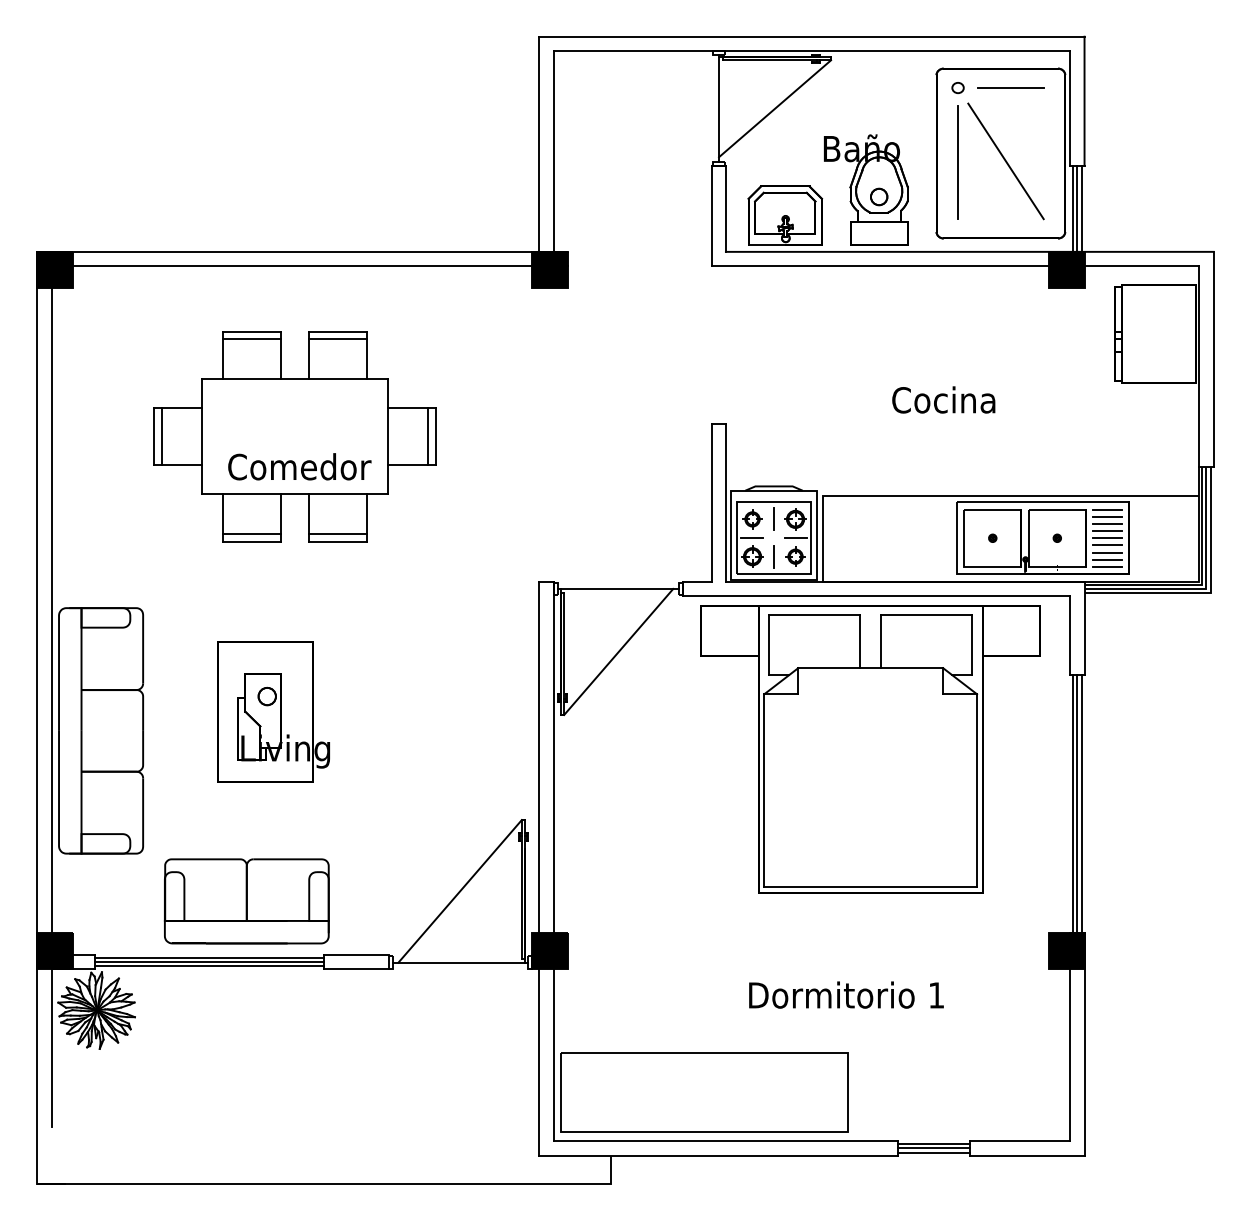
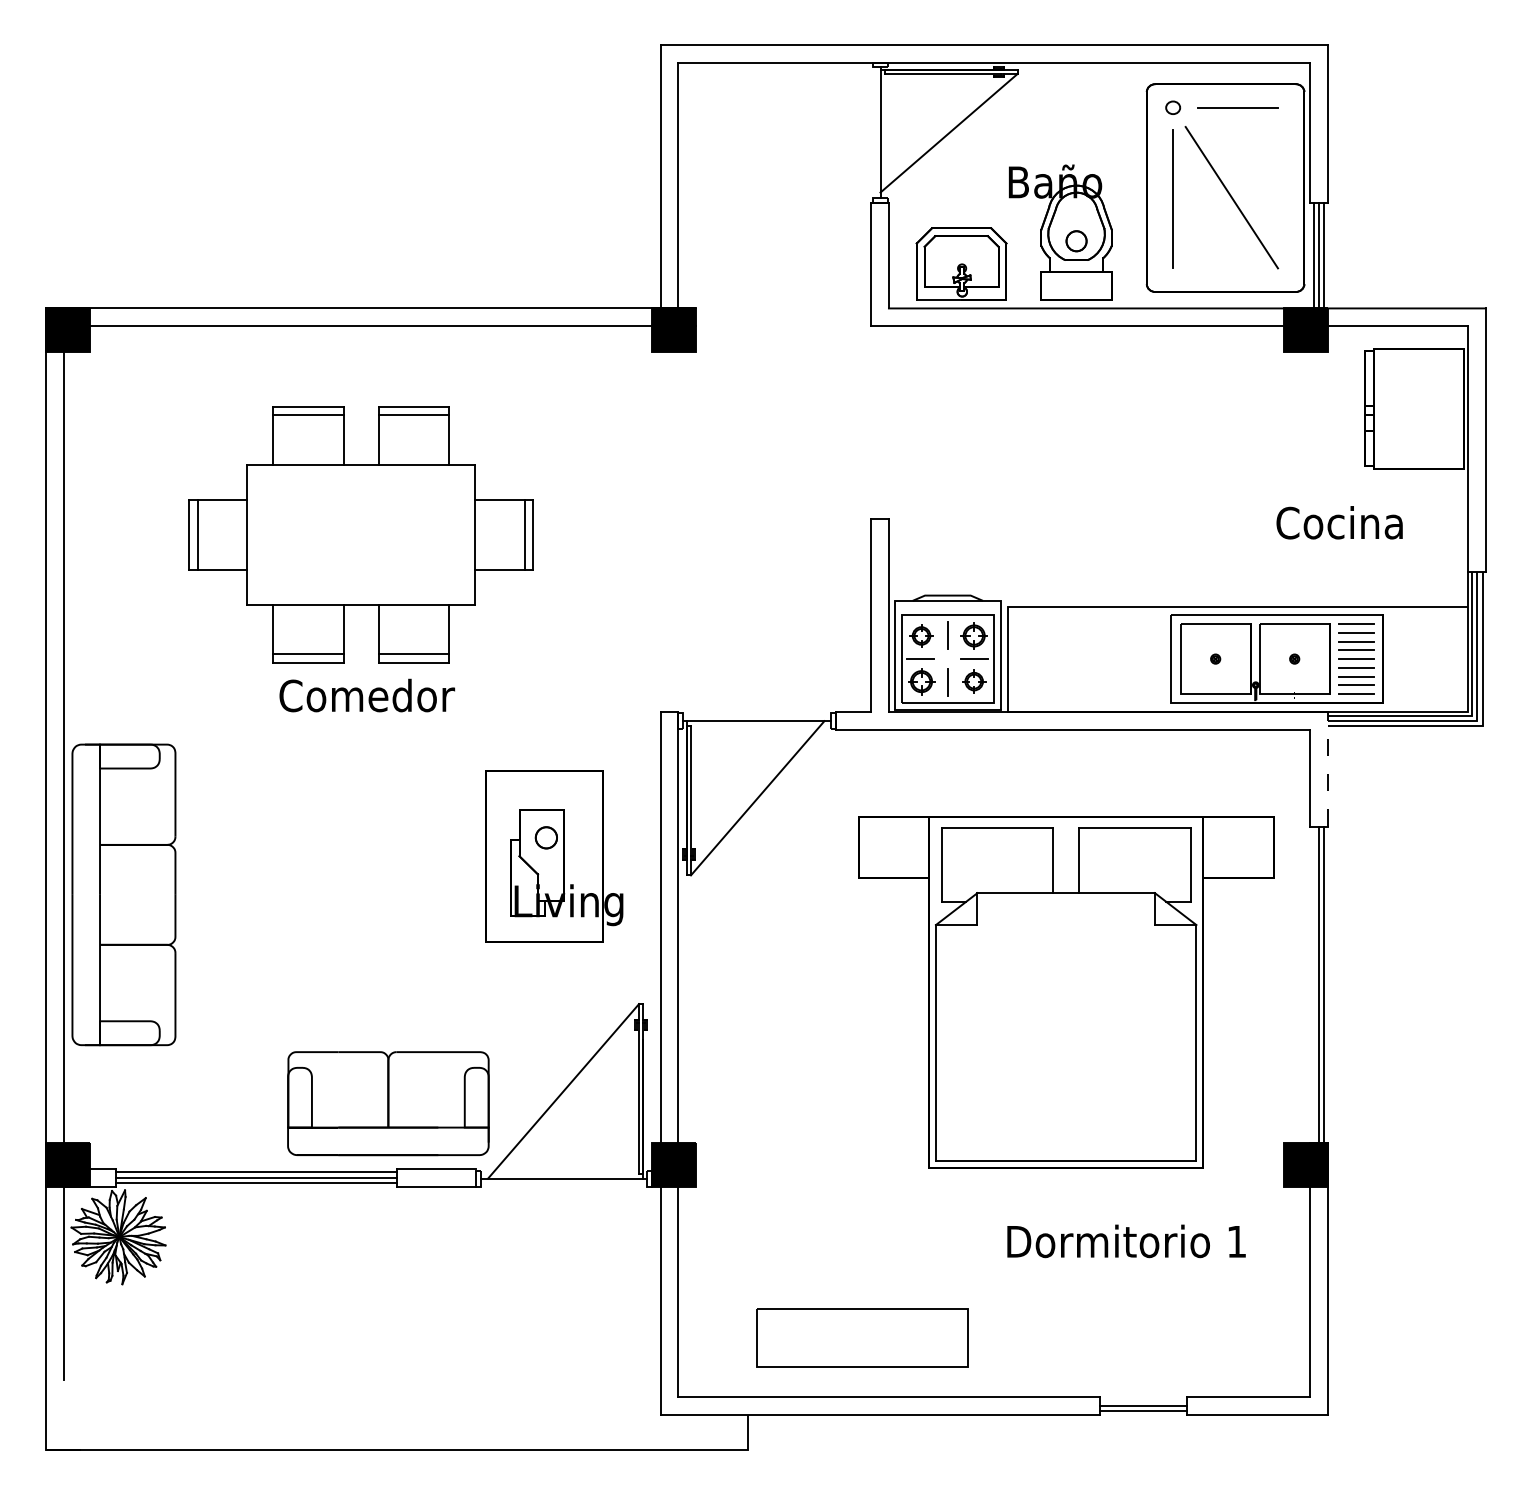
text: (943, 399) -> (1339, 522), moved
text: (300, 466) -> (367, 695), moved
line: (1084, 627) -> (1327, 768), solid -> dashed
part: (273, 711) -> (554, 856), moved
part: (870, 749) -> (1066, 992), moved
line: (1072, 804) -> (1313, 984), removed
part: (246, 901) -> (388, 1103), moved
text: (846, 995) -> (1126, 1241), moved
part: (704, 1092) -> (862, 1337), size x0.6
line: (933, 1143) -> (1143, 1400), removed

